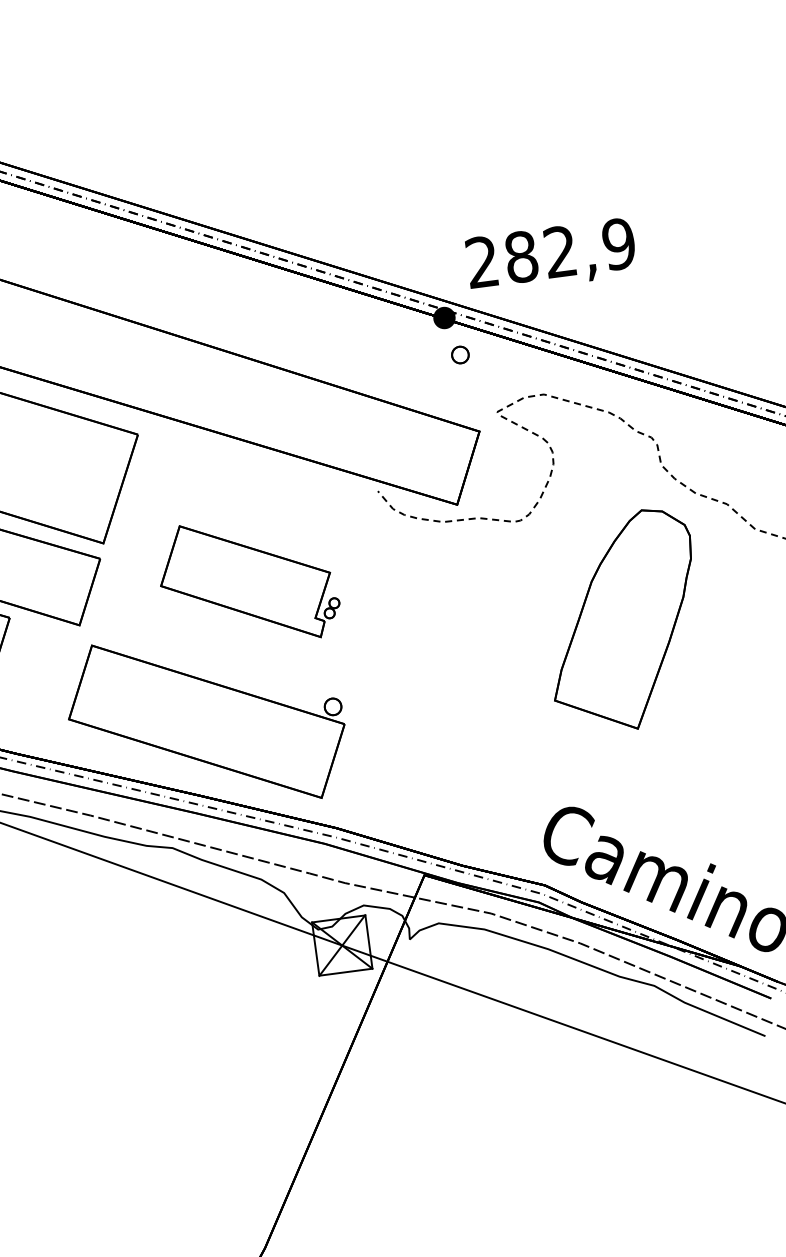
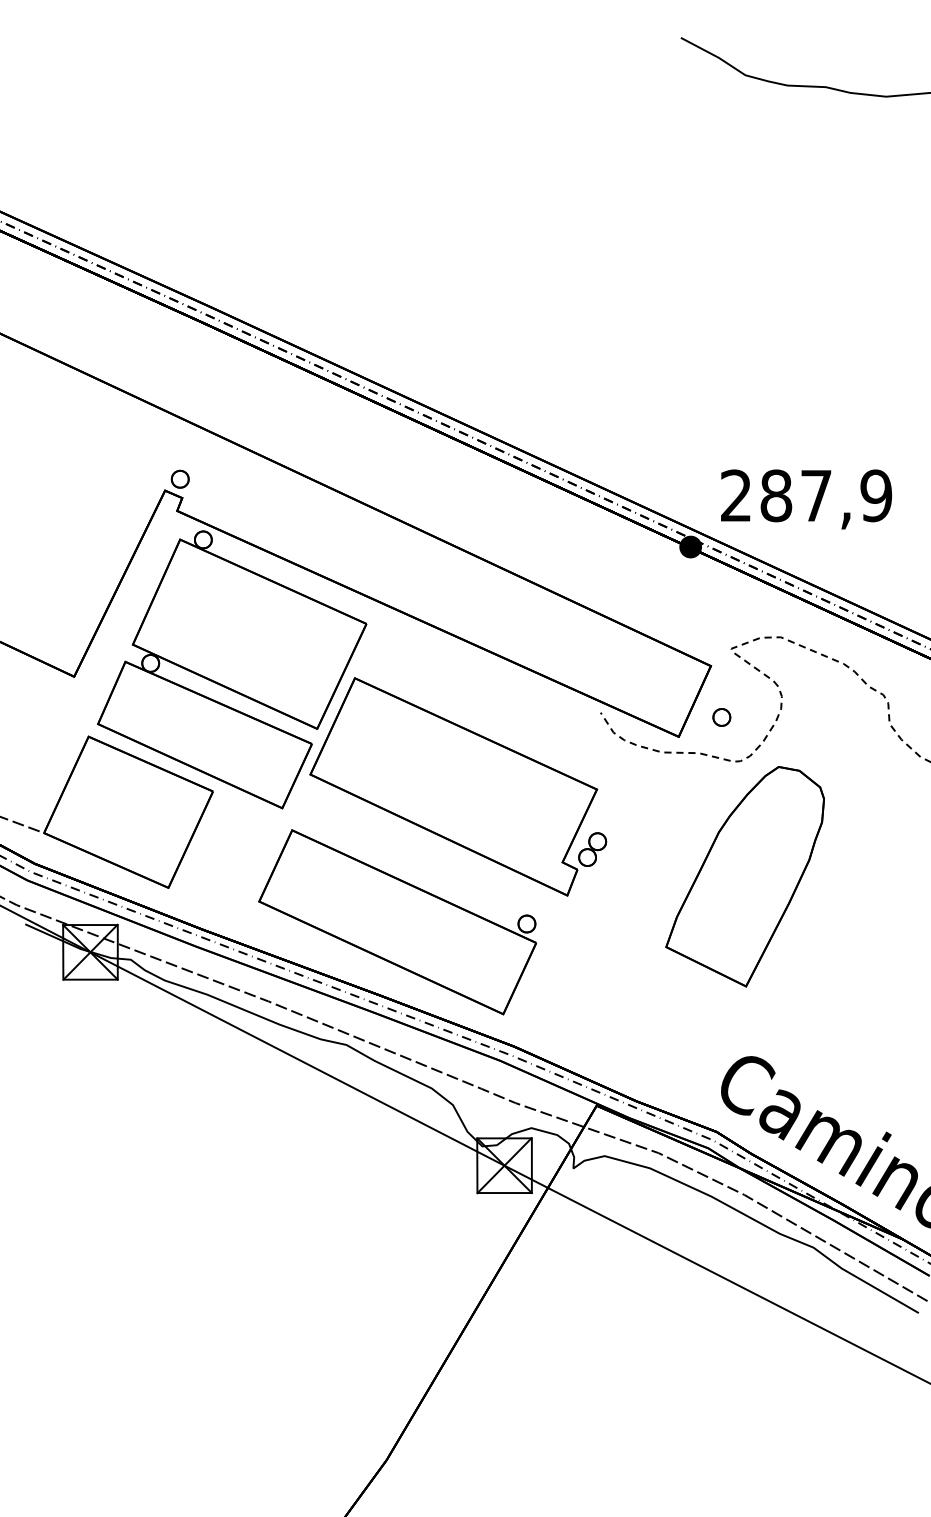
text: (560, 251) -> (816, 495), 282,9 -> 287,9
part: (460, 355) -> (721, 717), moved
part: (248, 581) -> (458, 786), size x1.67
part: (622, 621) -> (744, 876), moved

